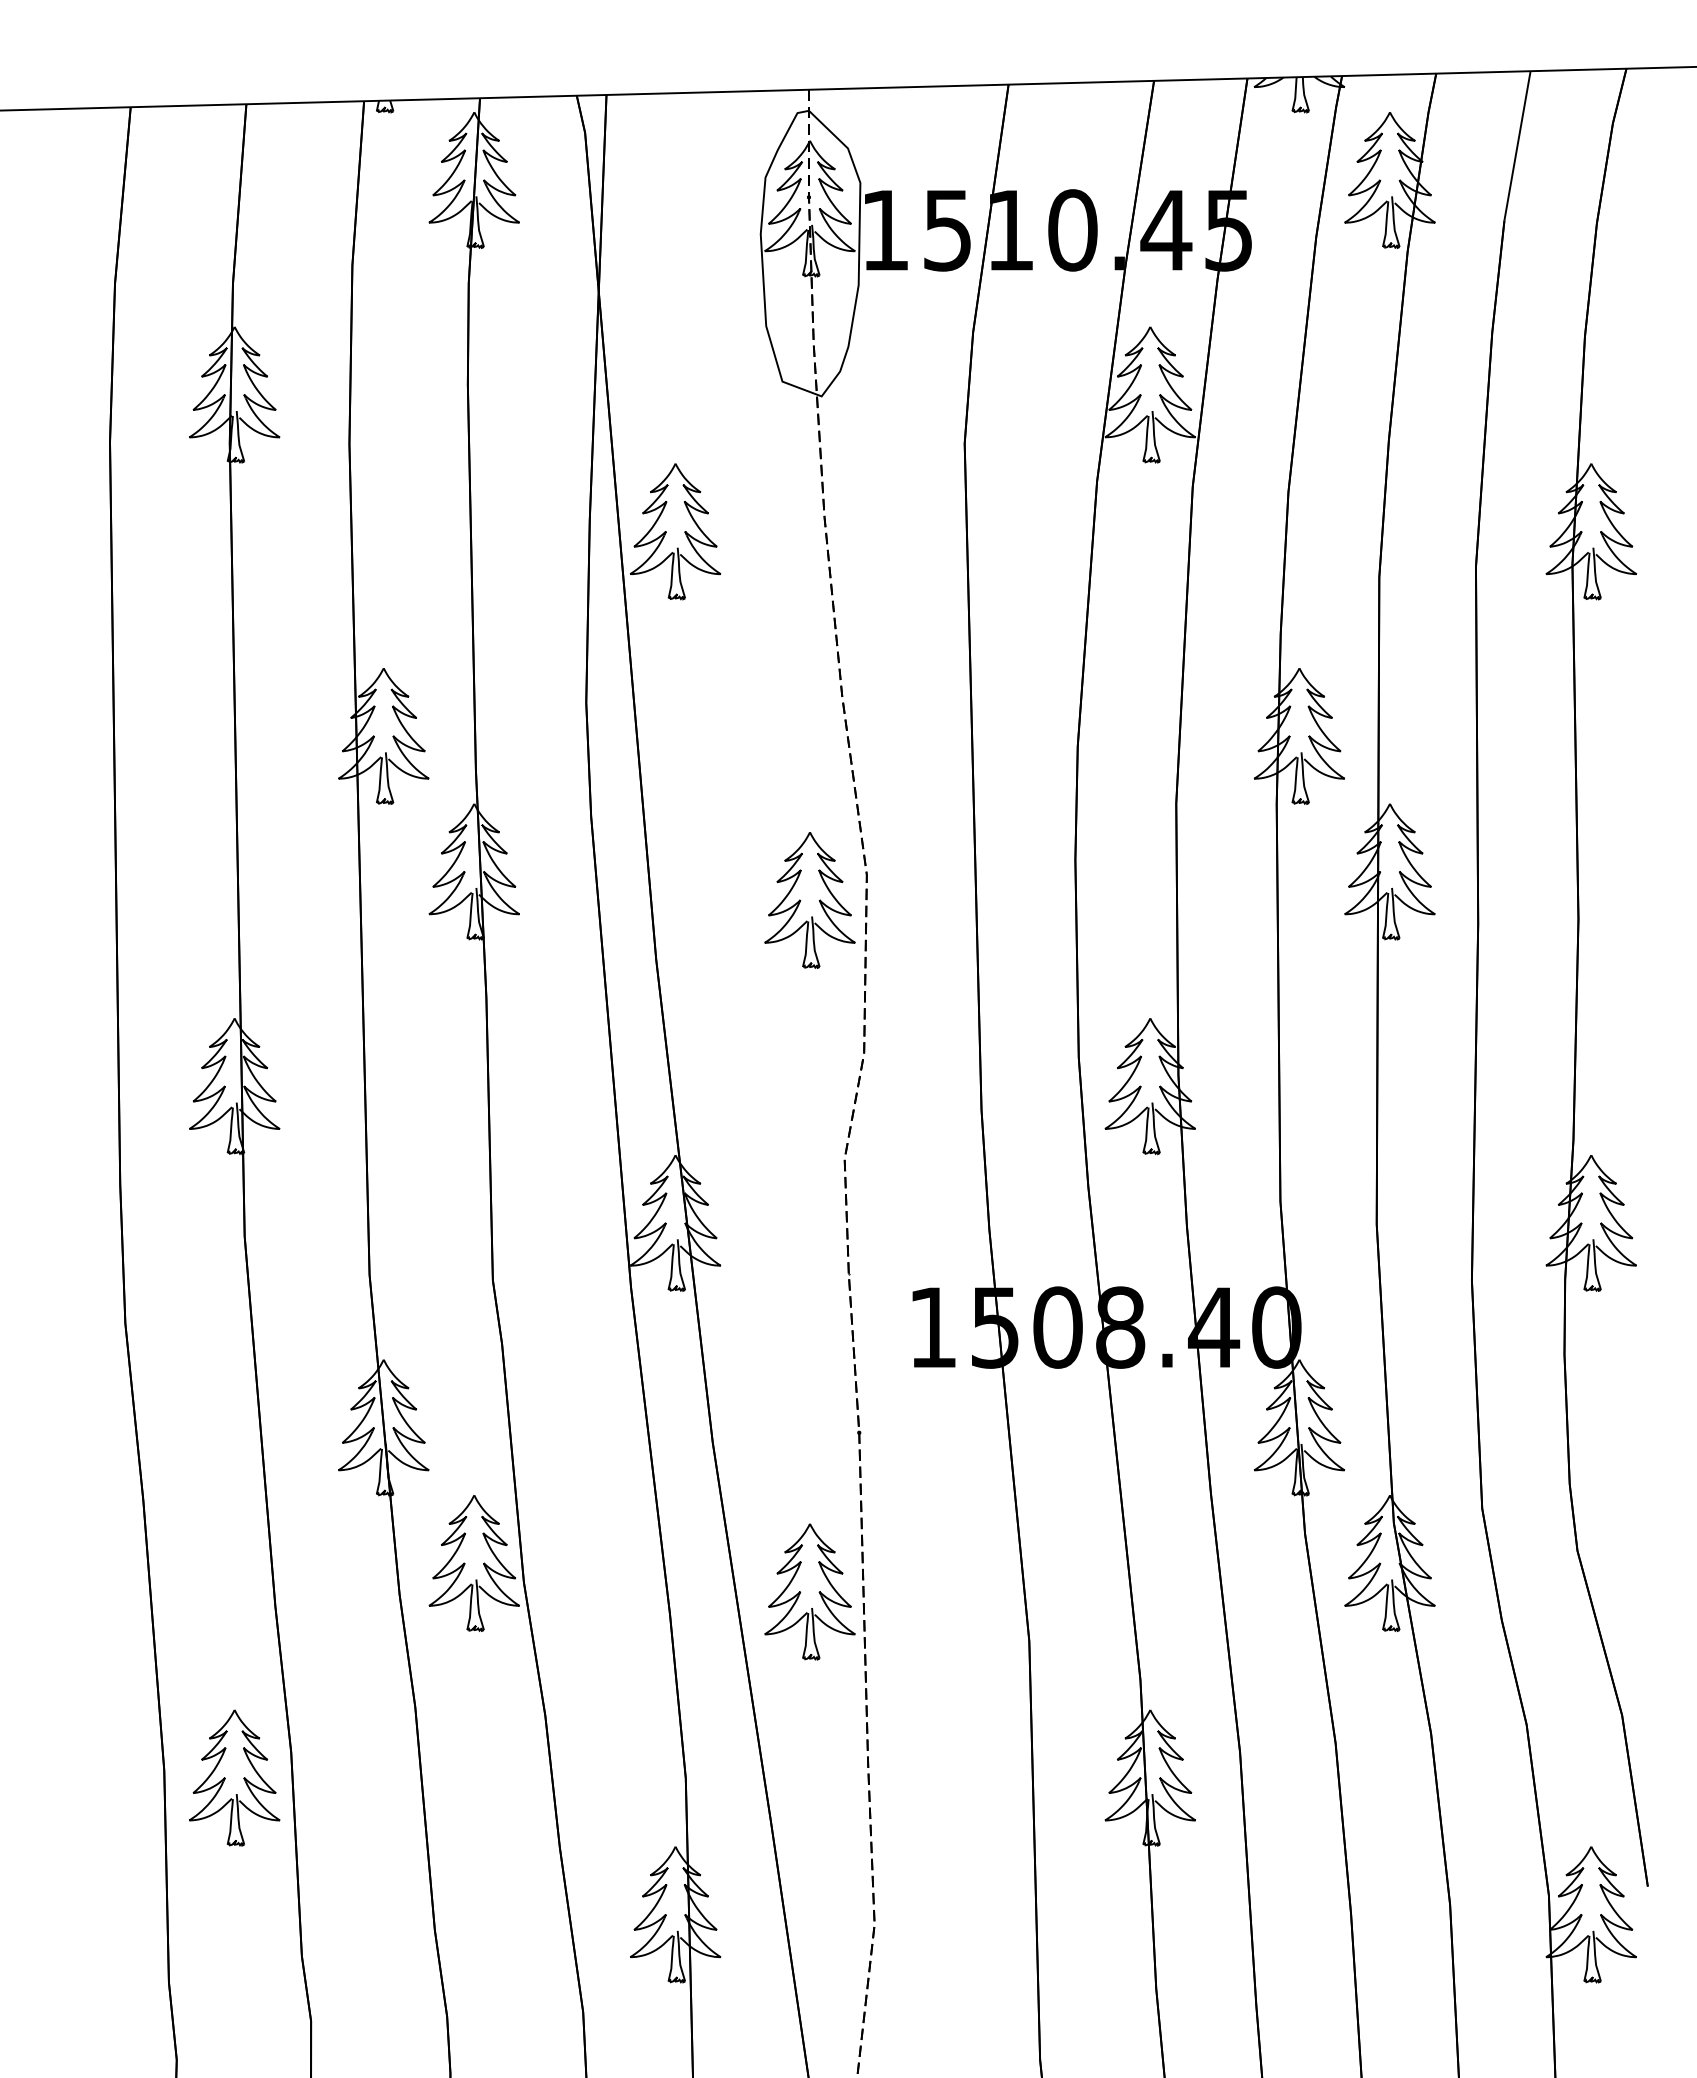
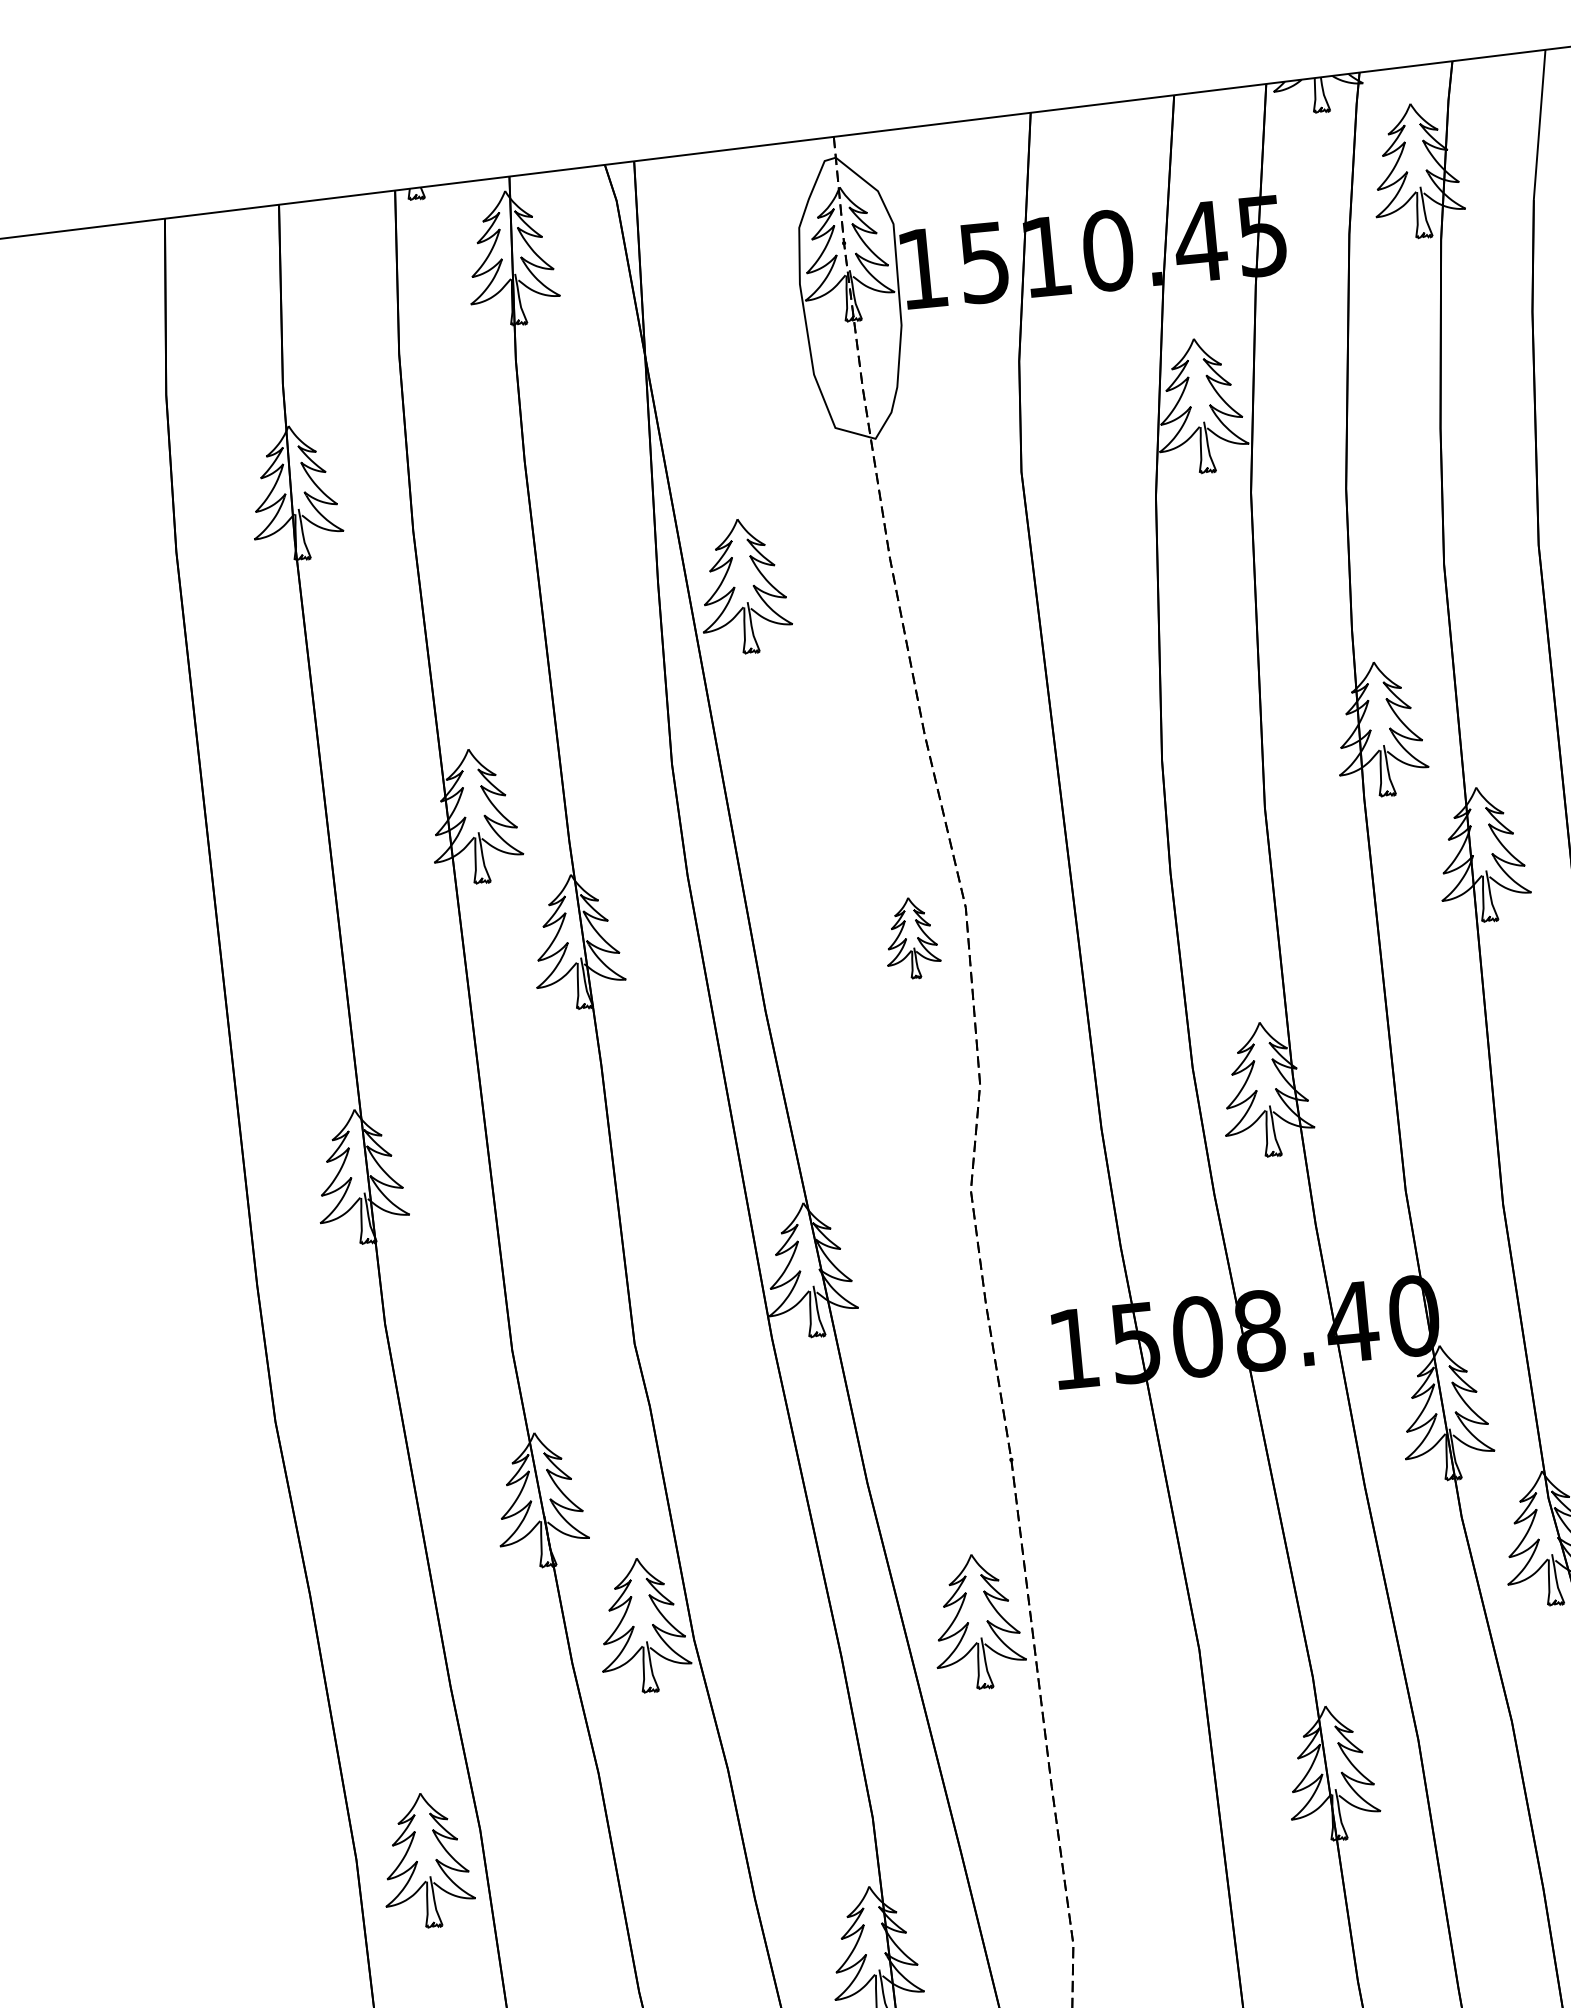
part: (809, 900) -> (911, 938), size x0.6

